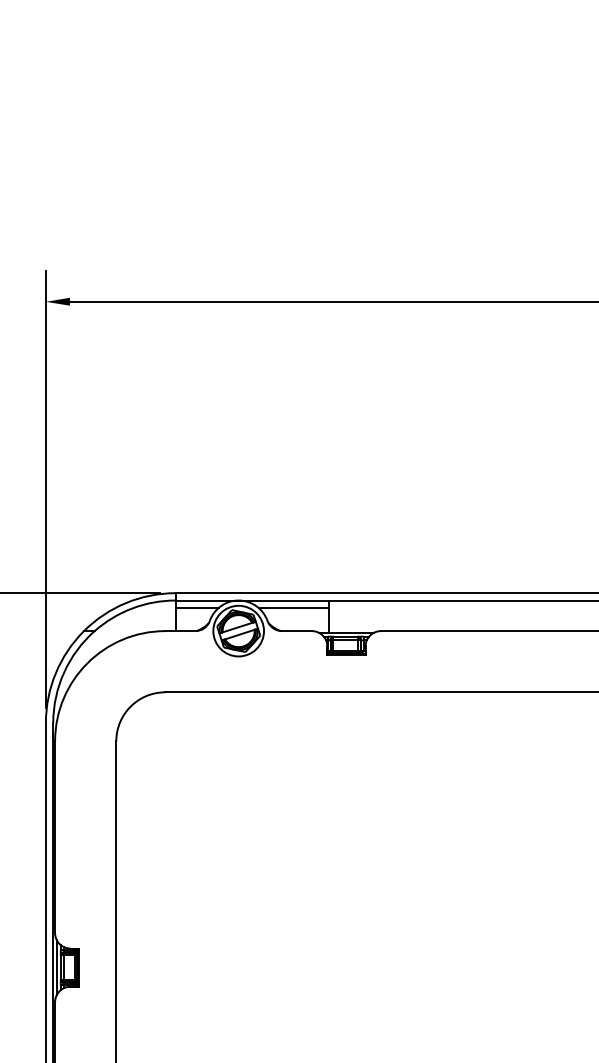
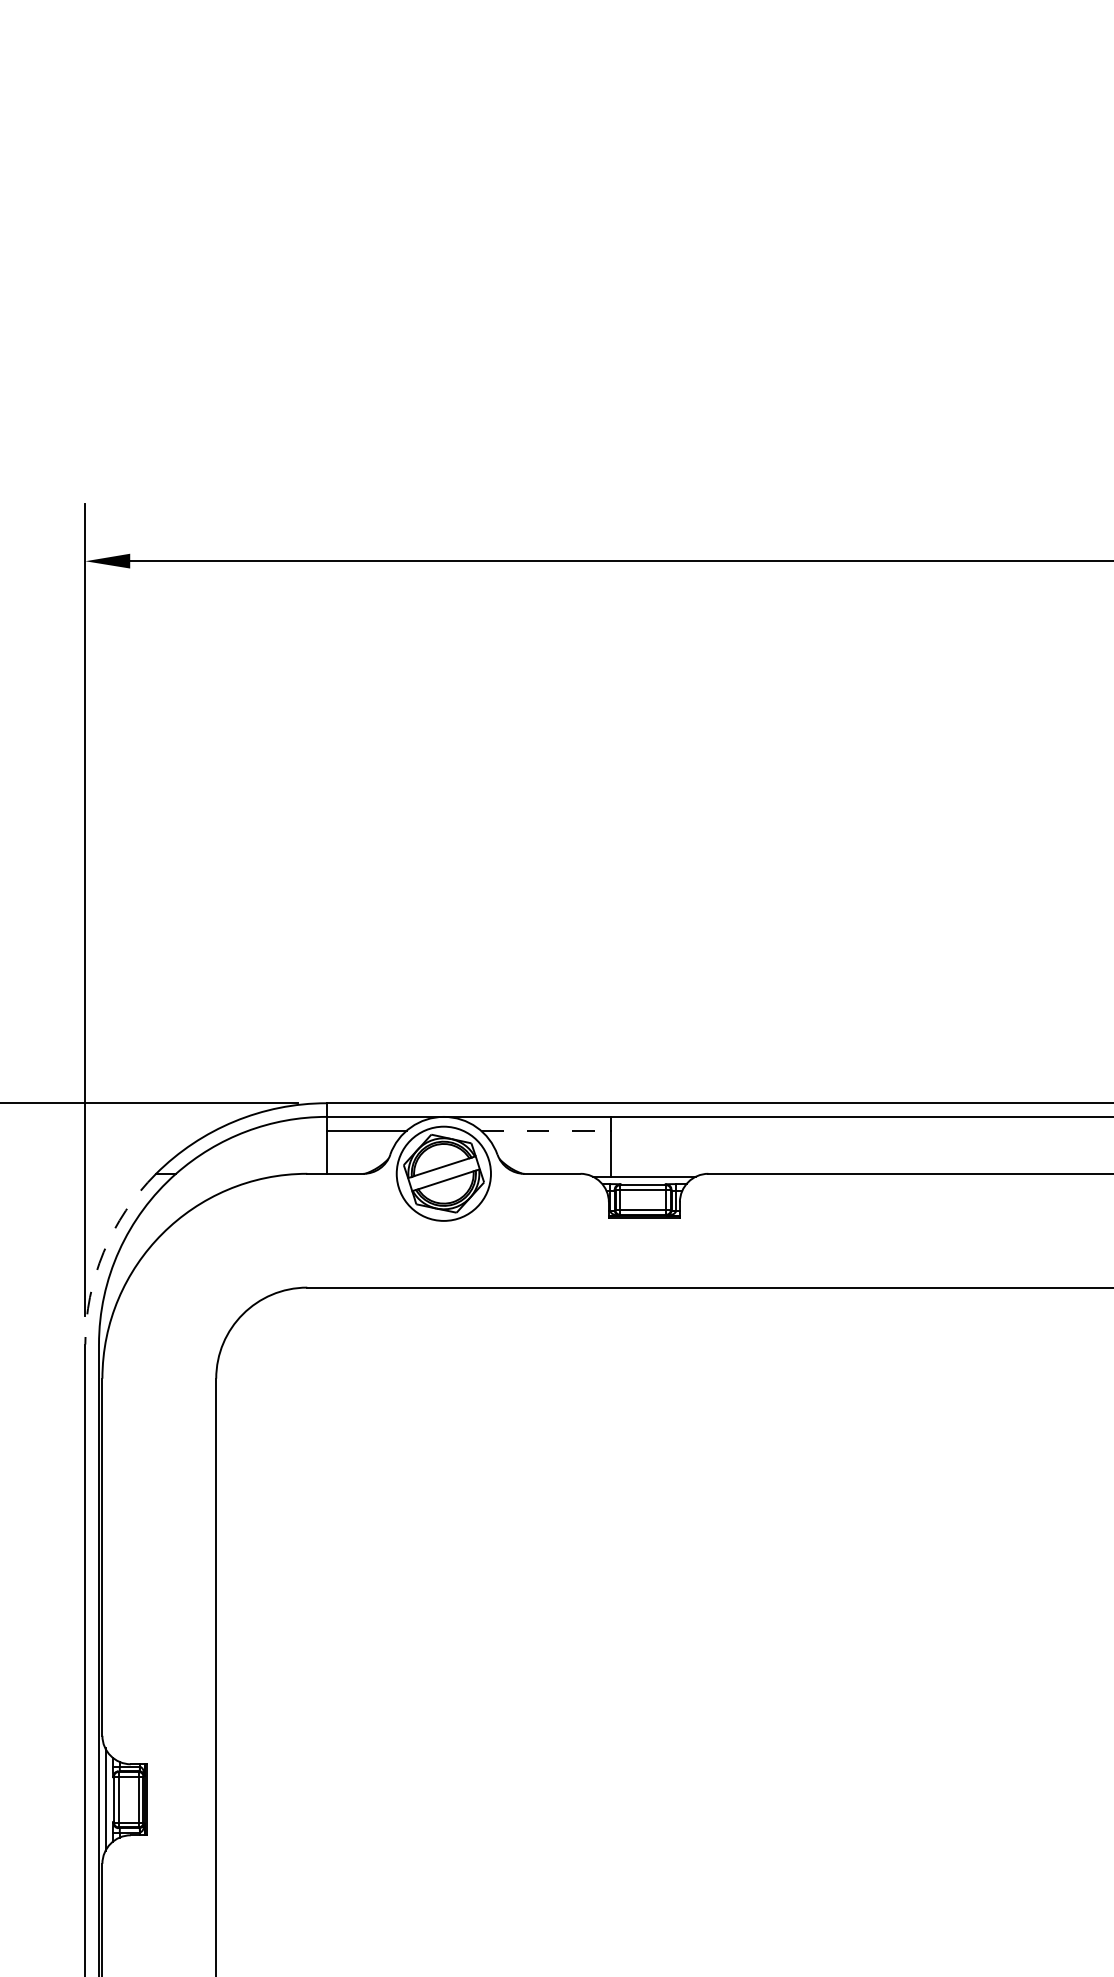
line: (294, 607) -> (547, 1129), solid -> dashed
arc: (55, 673) -> (103, 1252), solid -> dashed

